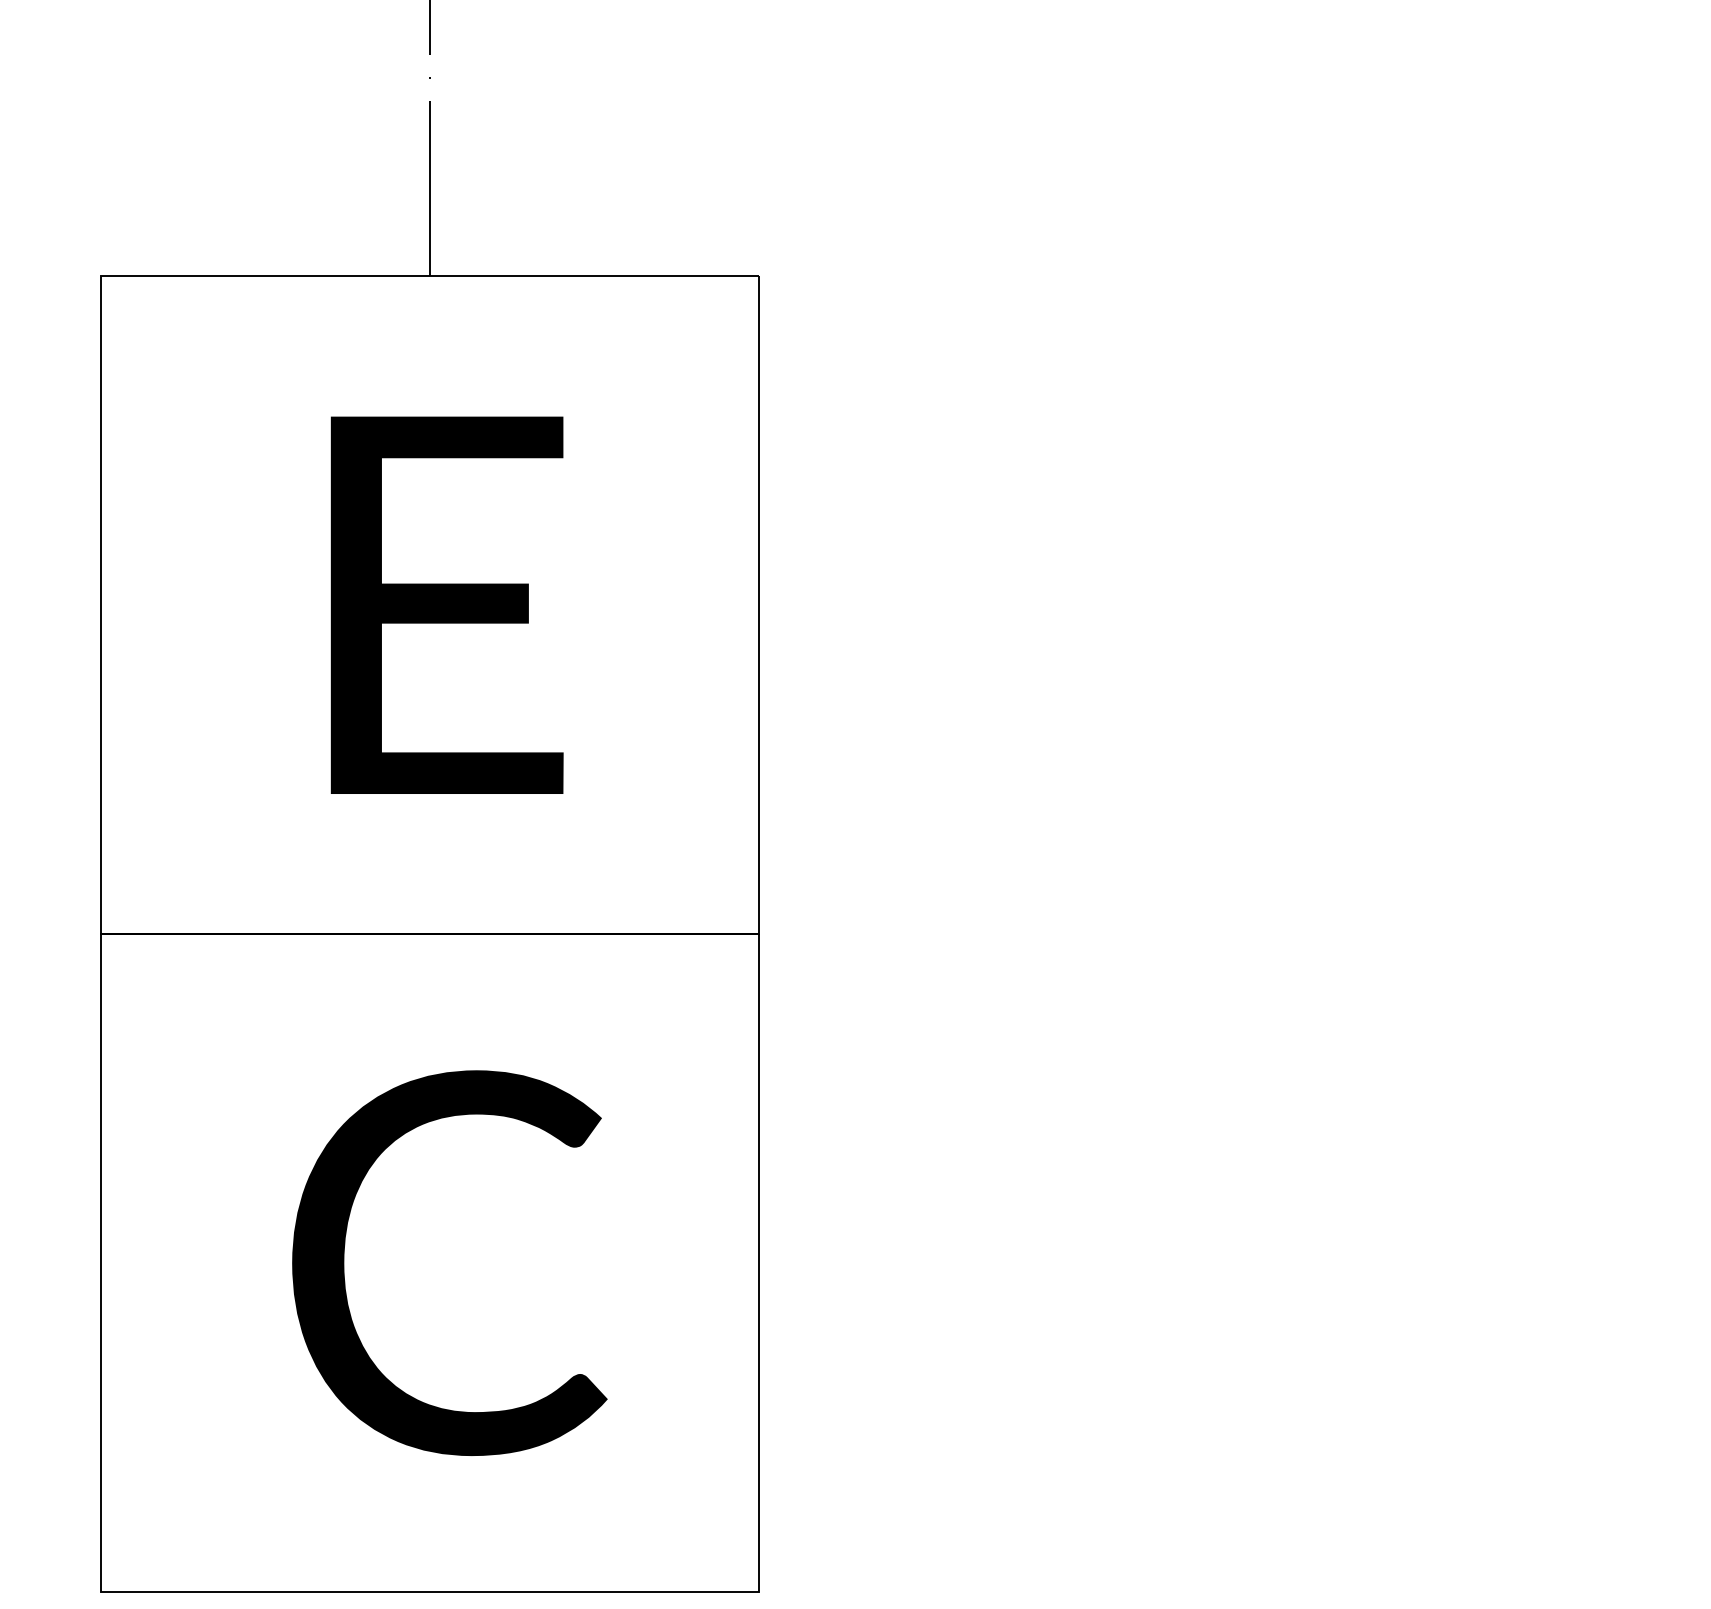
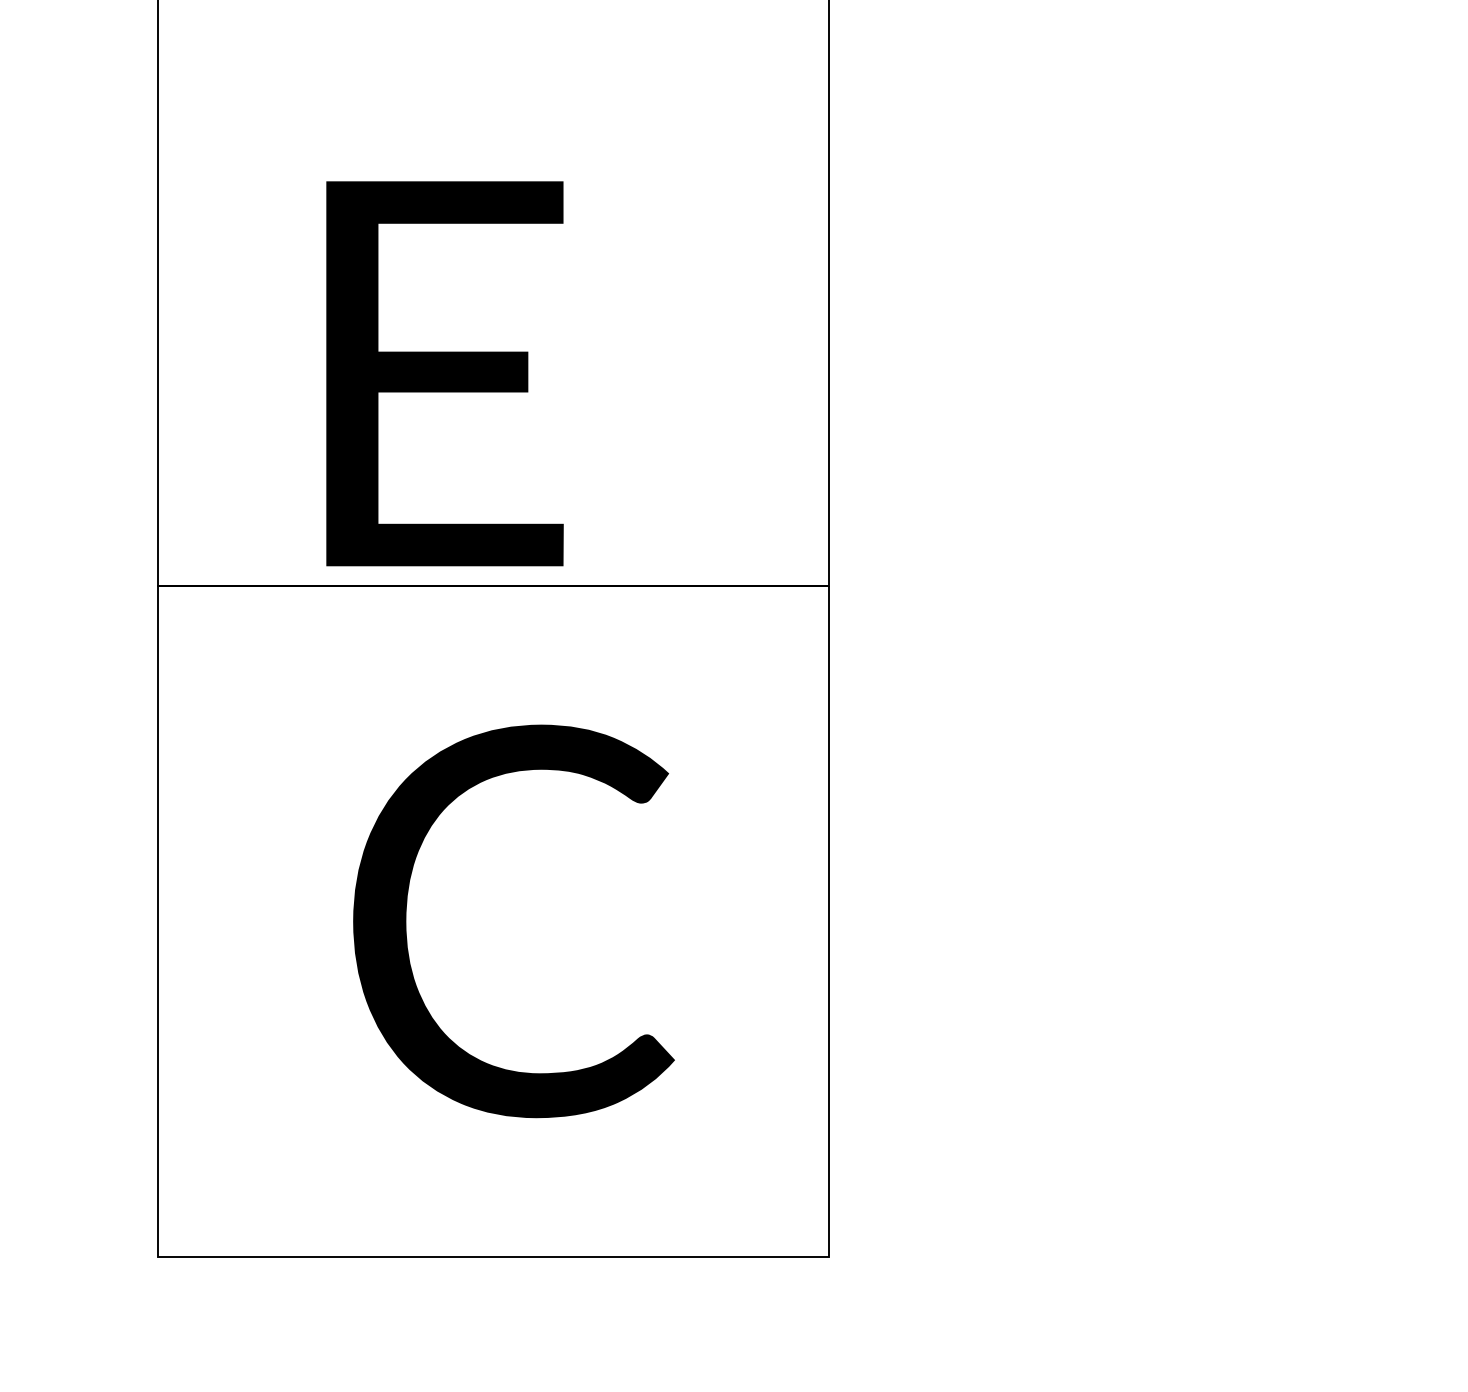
text: (446, 604) -> (444, 372), moved

